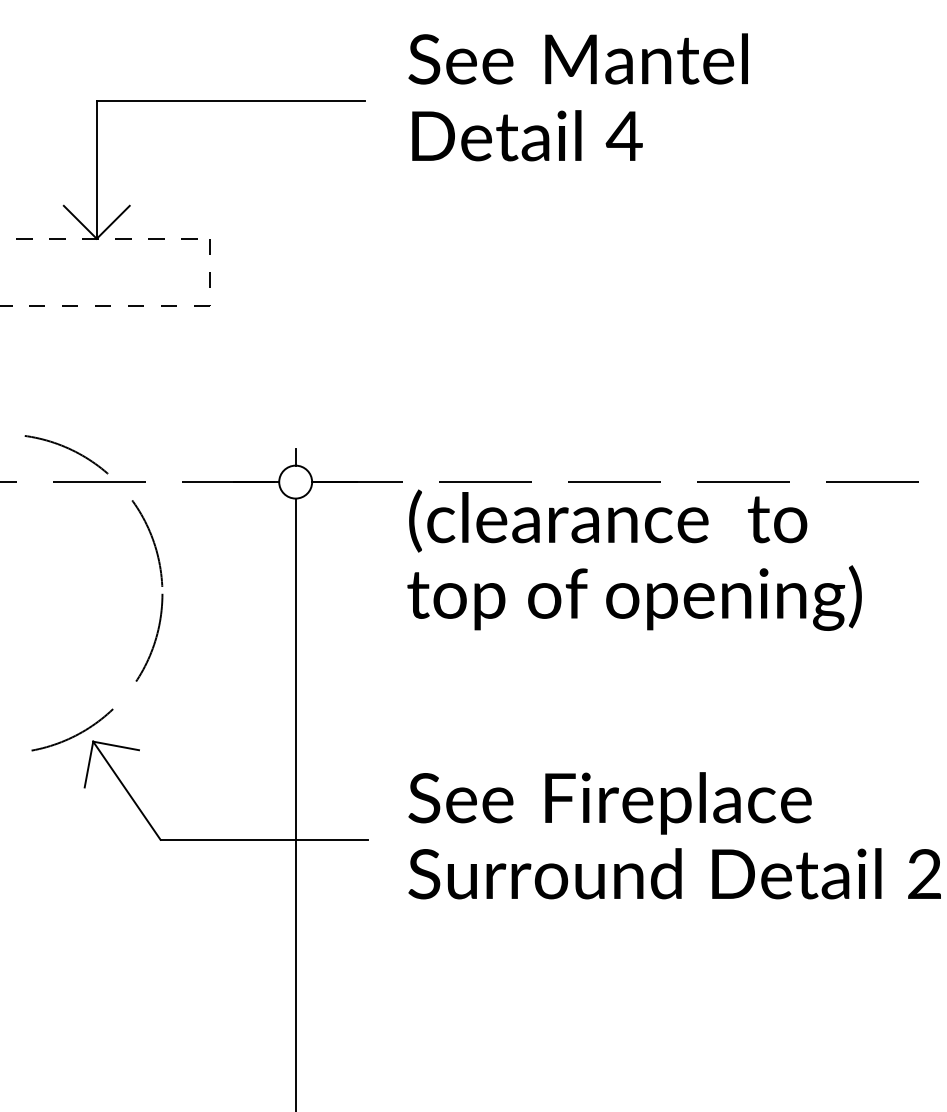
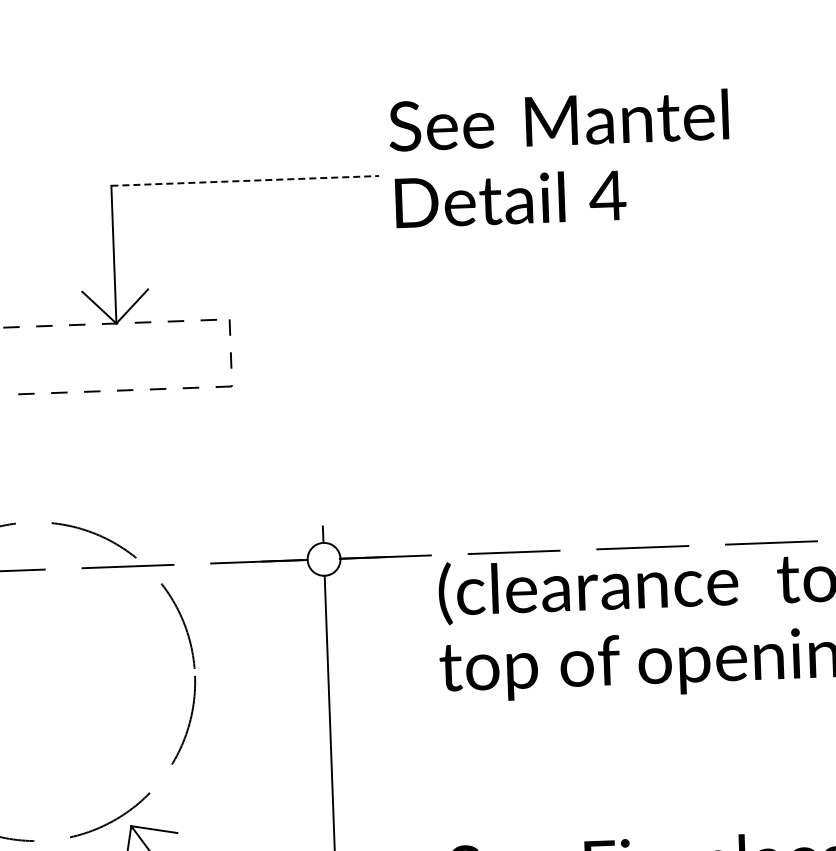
text: (577, 97) -> (559, 158), moved
line: (230, 101) -> (245, 181), solid -> dashed

